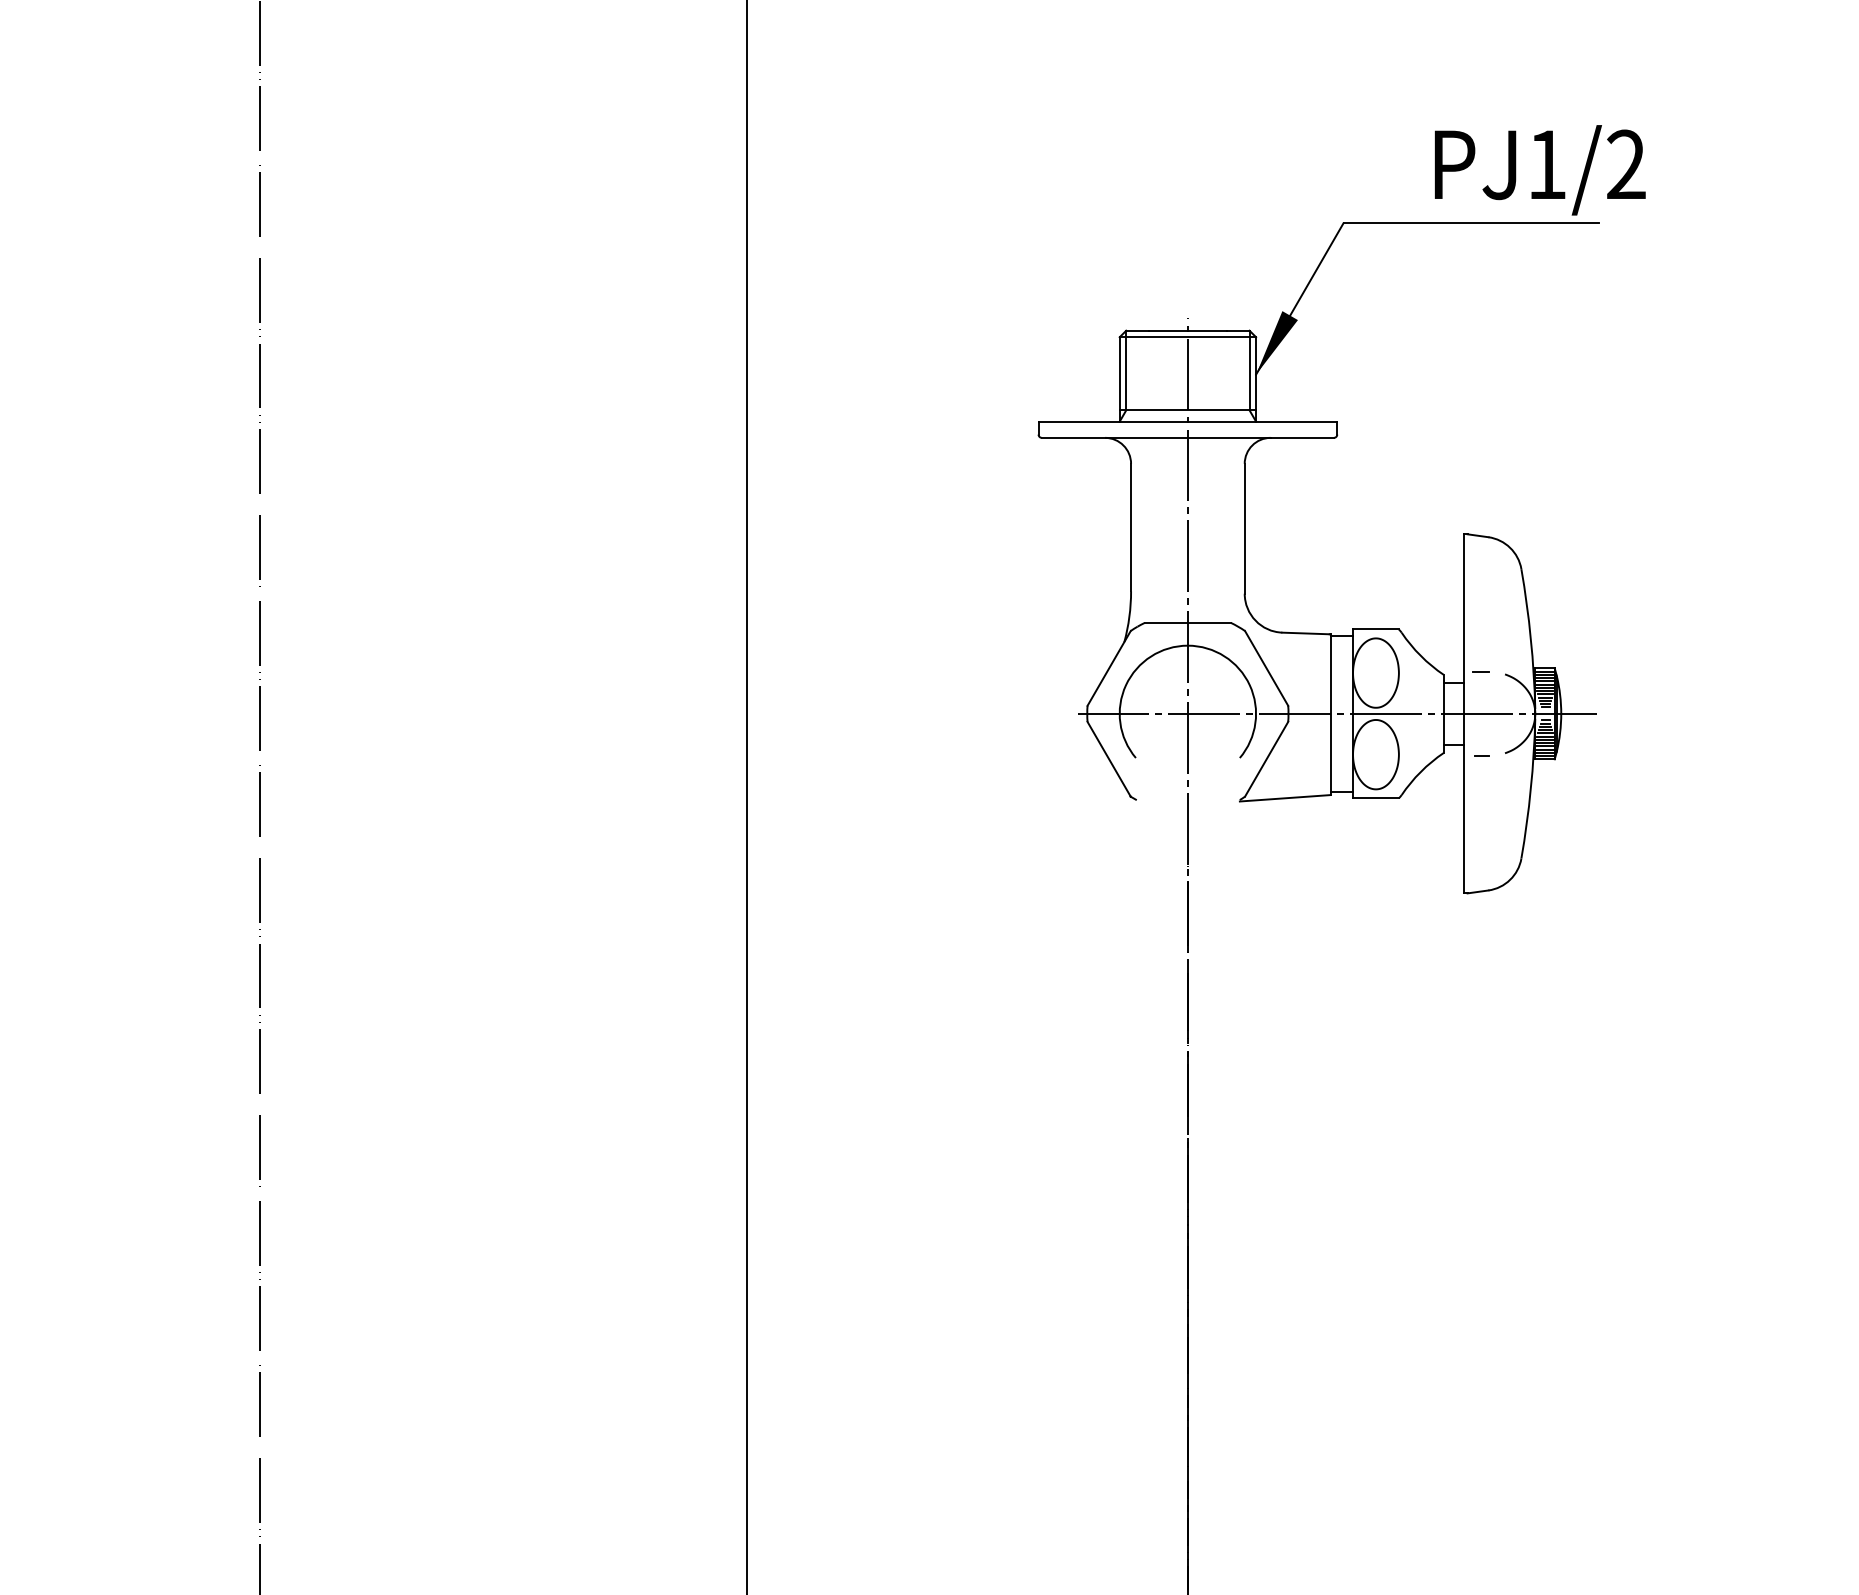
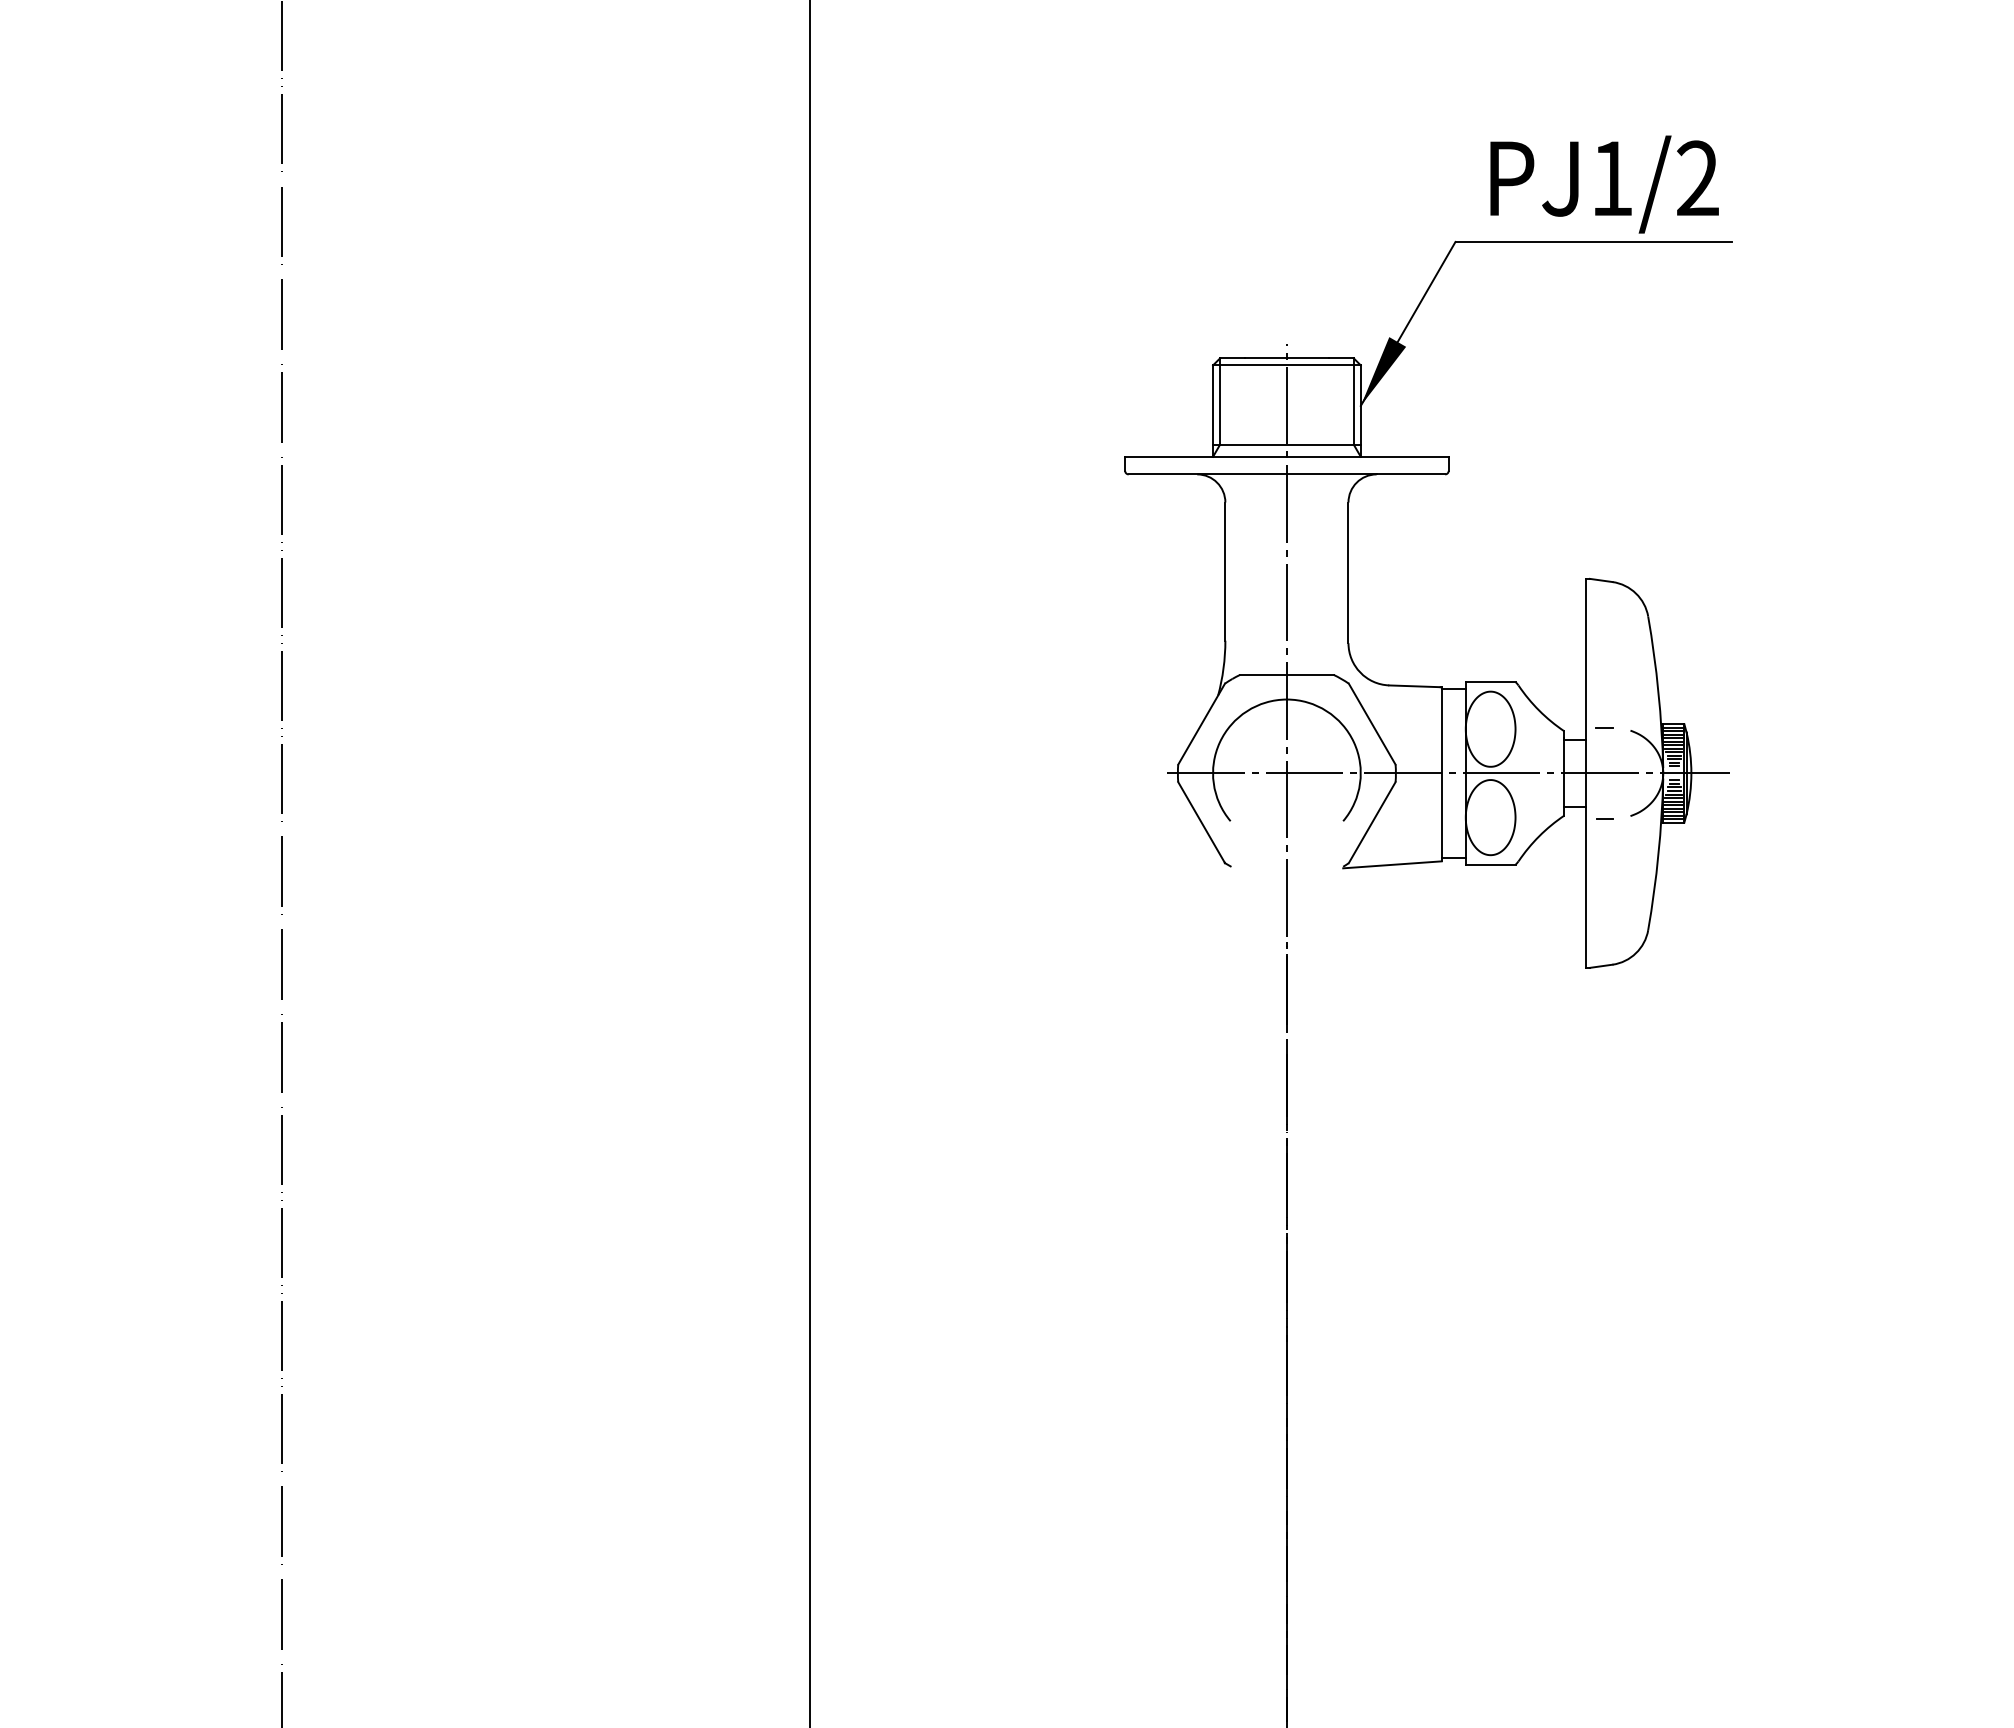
text: (1540, 170) -> (1604, 184), moved

